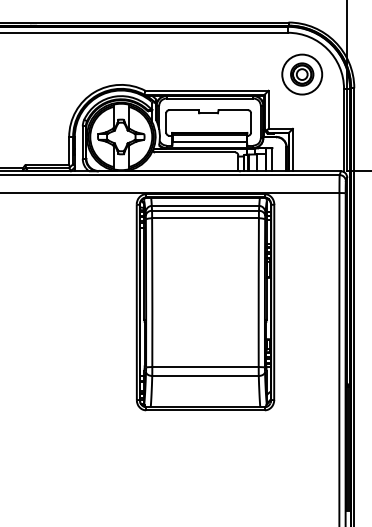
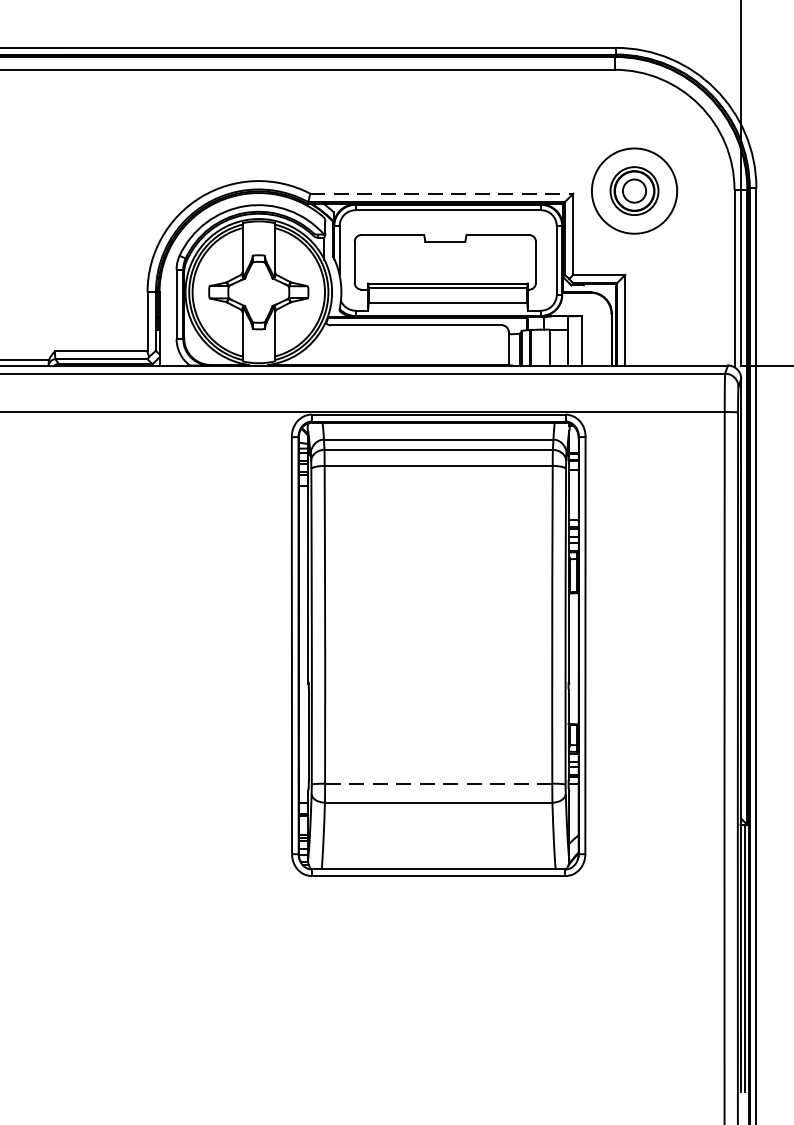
part: (302, 74) -> (635, 190), moved
line: (206, 90) -> (440, 193), solid -> dashed
line: (205, 367) -> (438, 784), solid -> dashed

